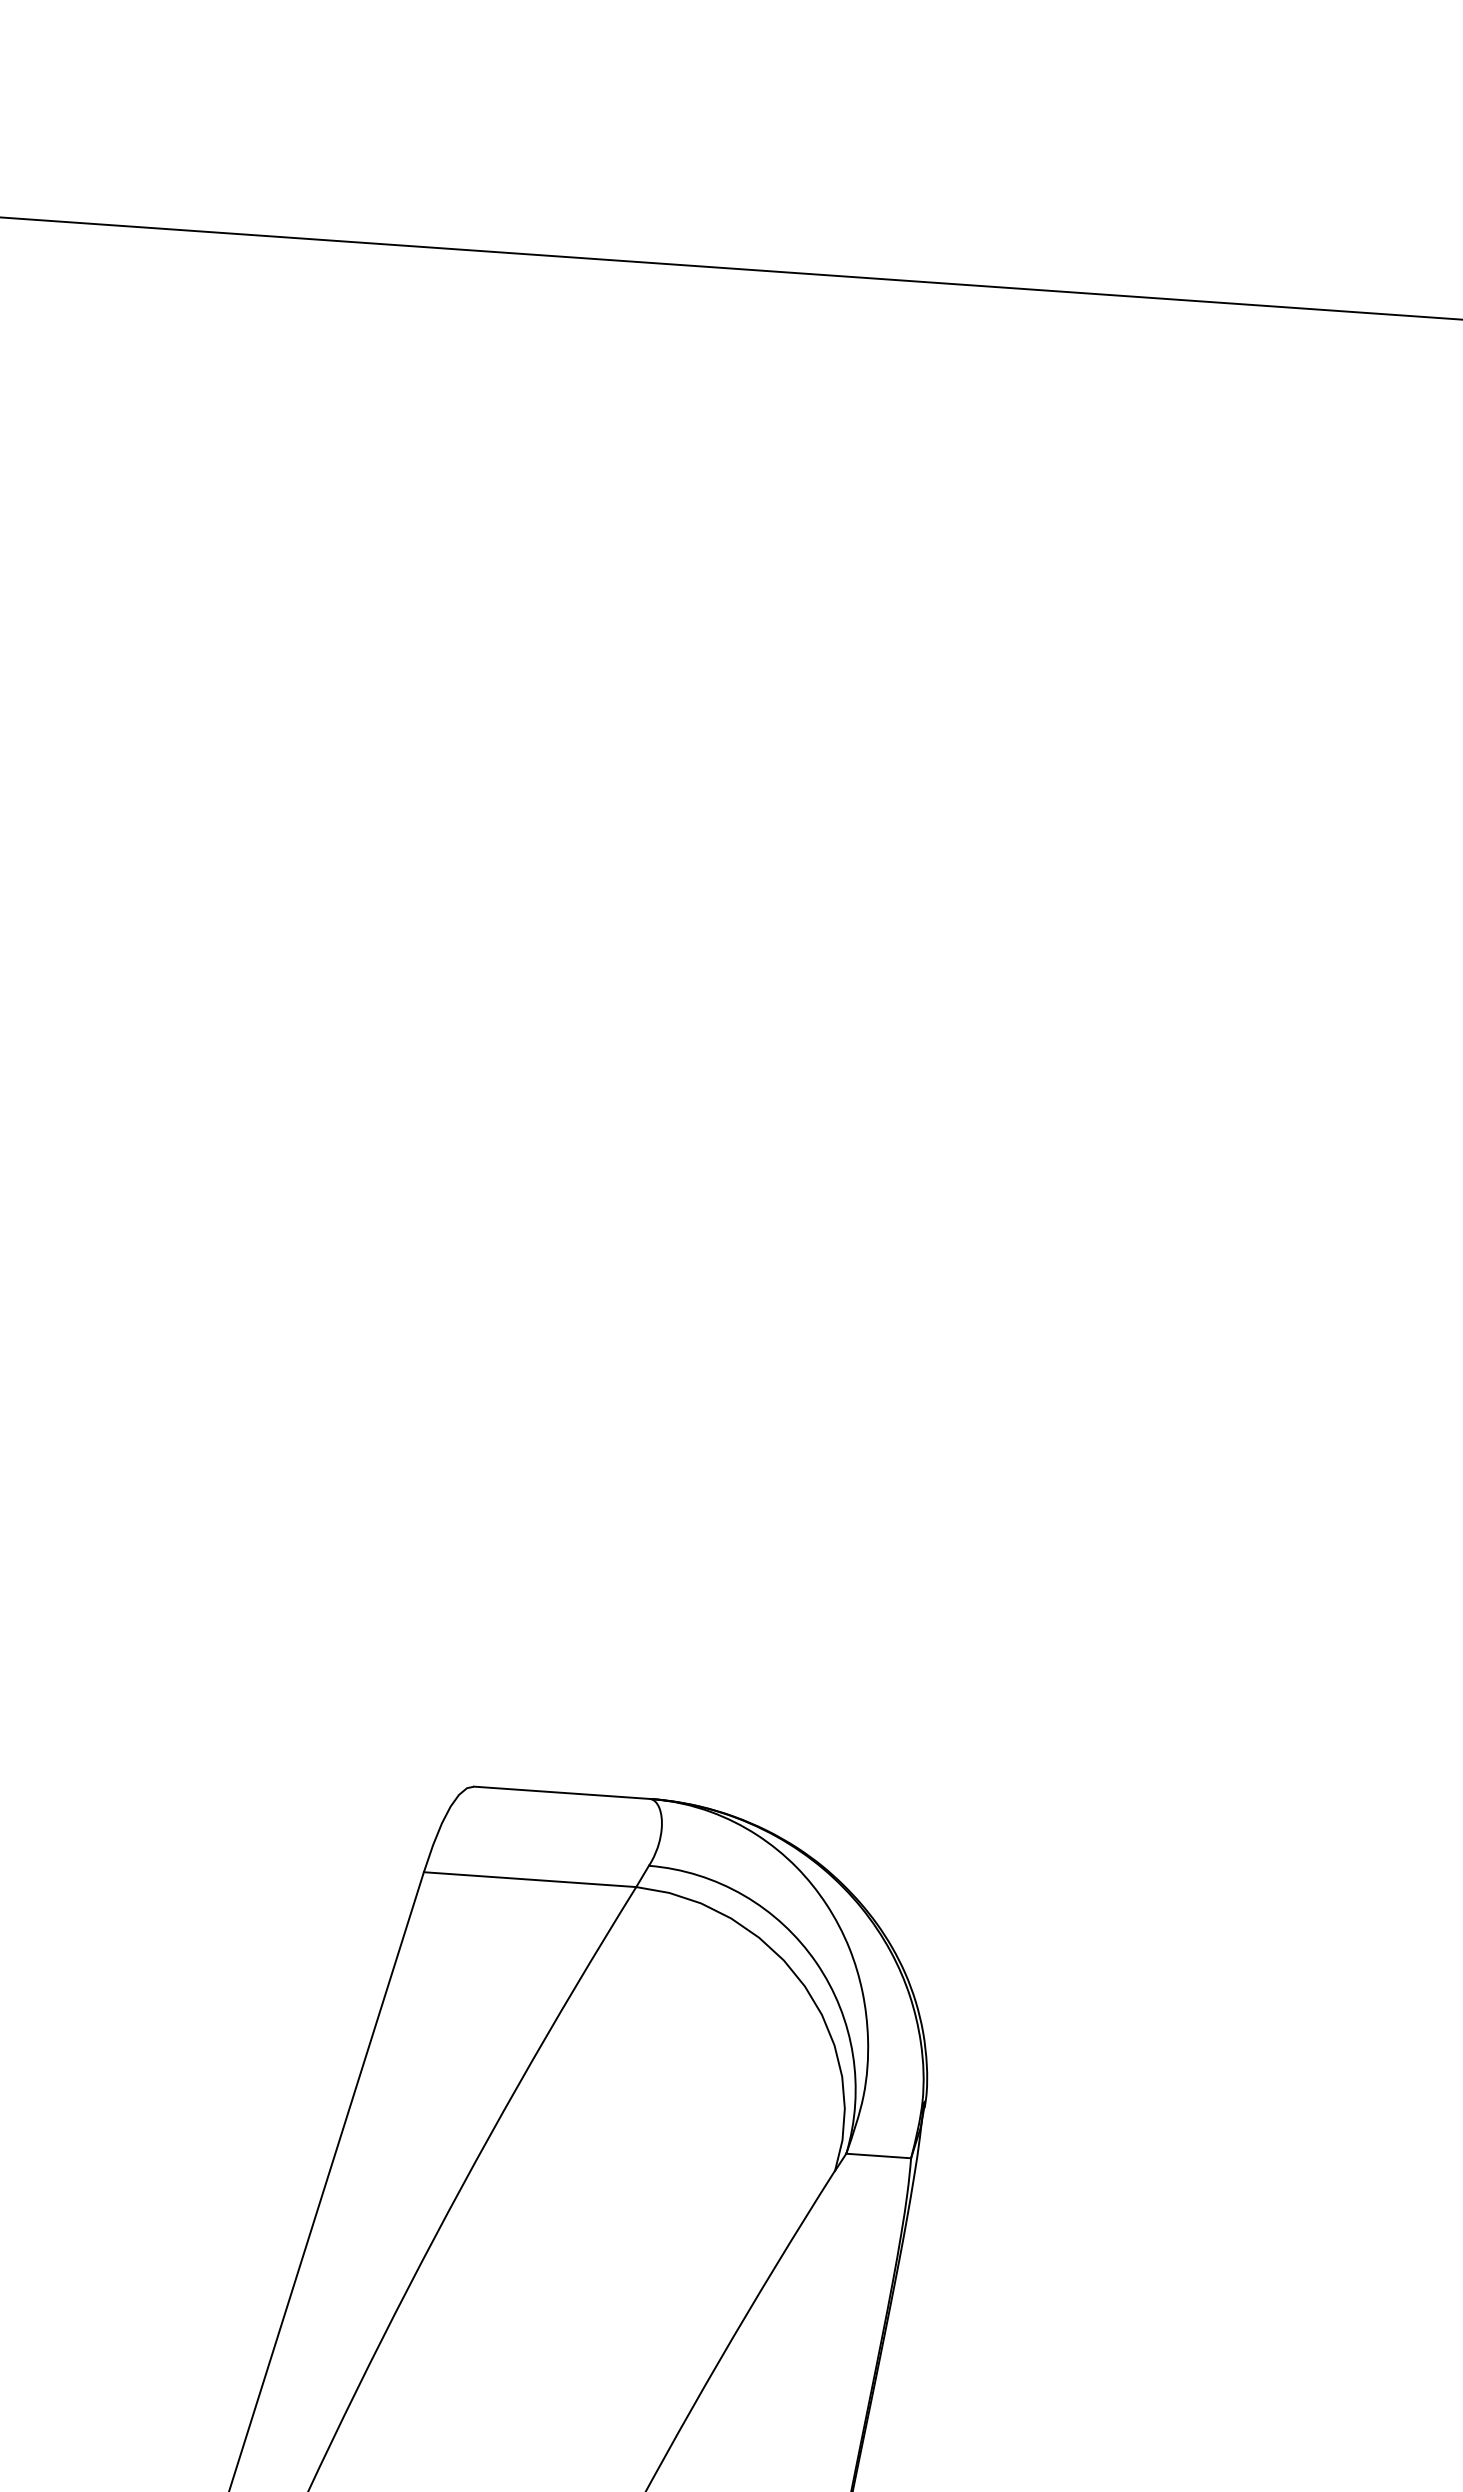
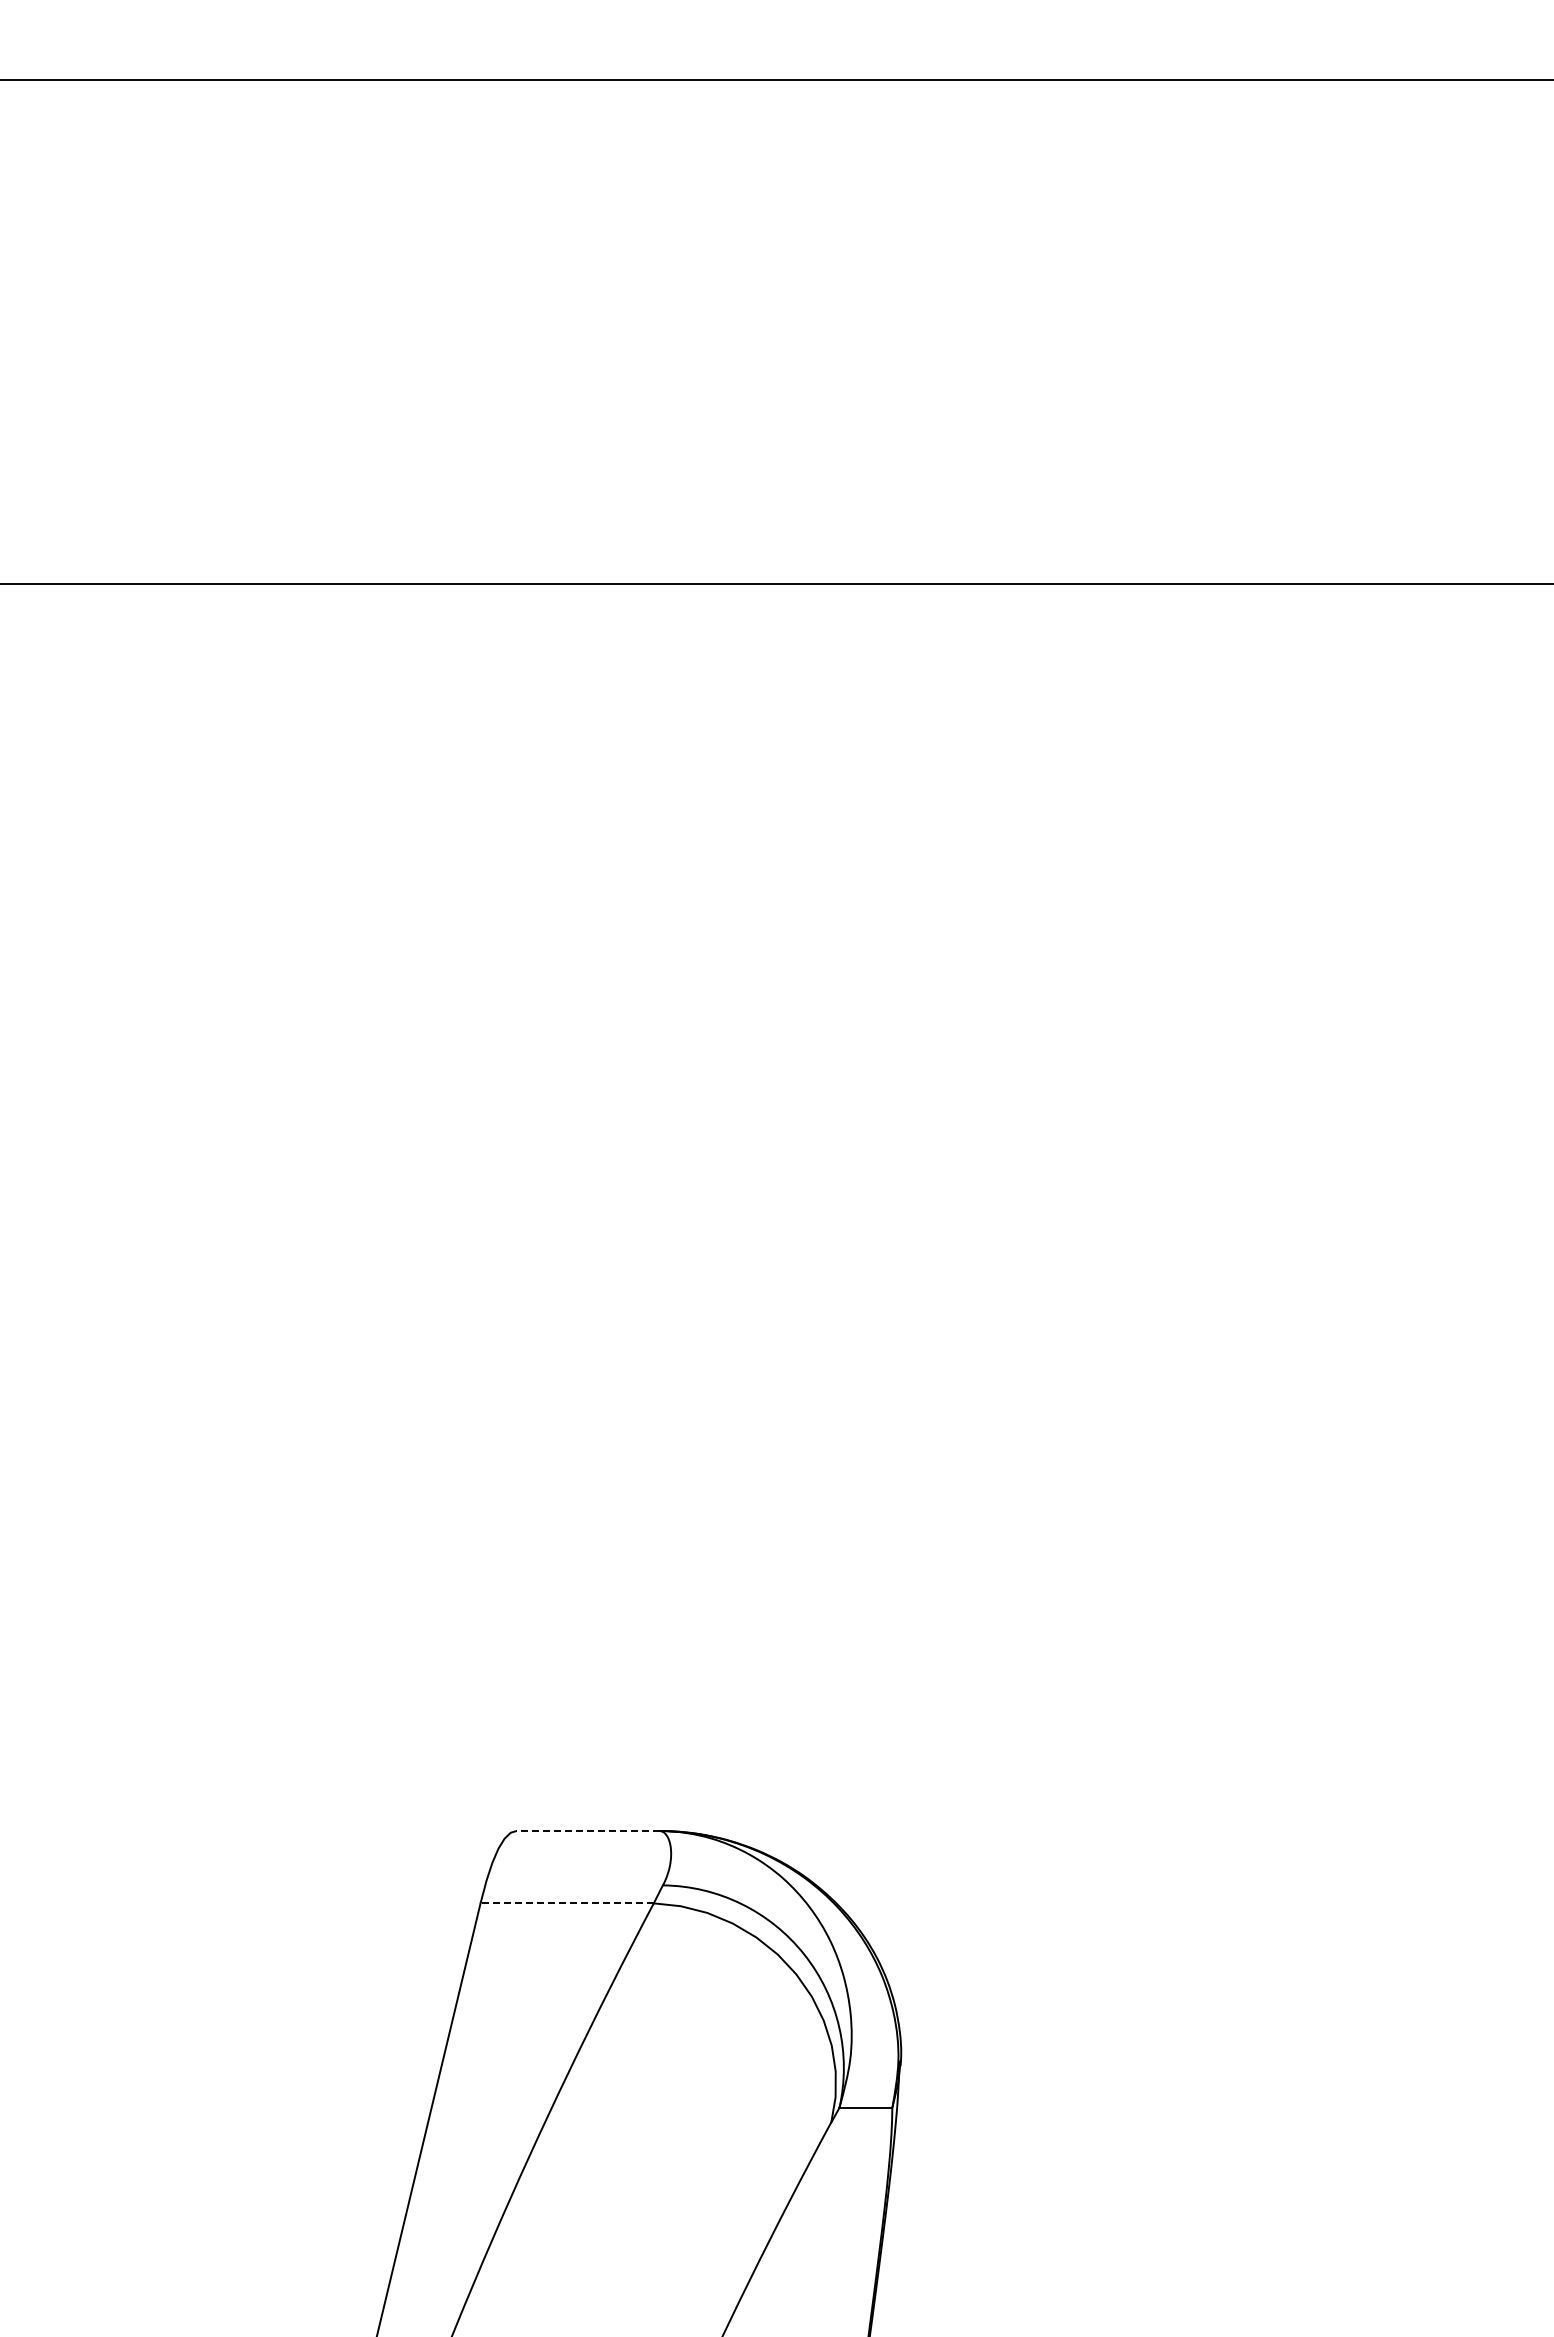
line: (562, 1793) -> (588, 1831), solid -> dashed
line: (530, 1879) -> (567, 1903), solid -> dashed

